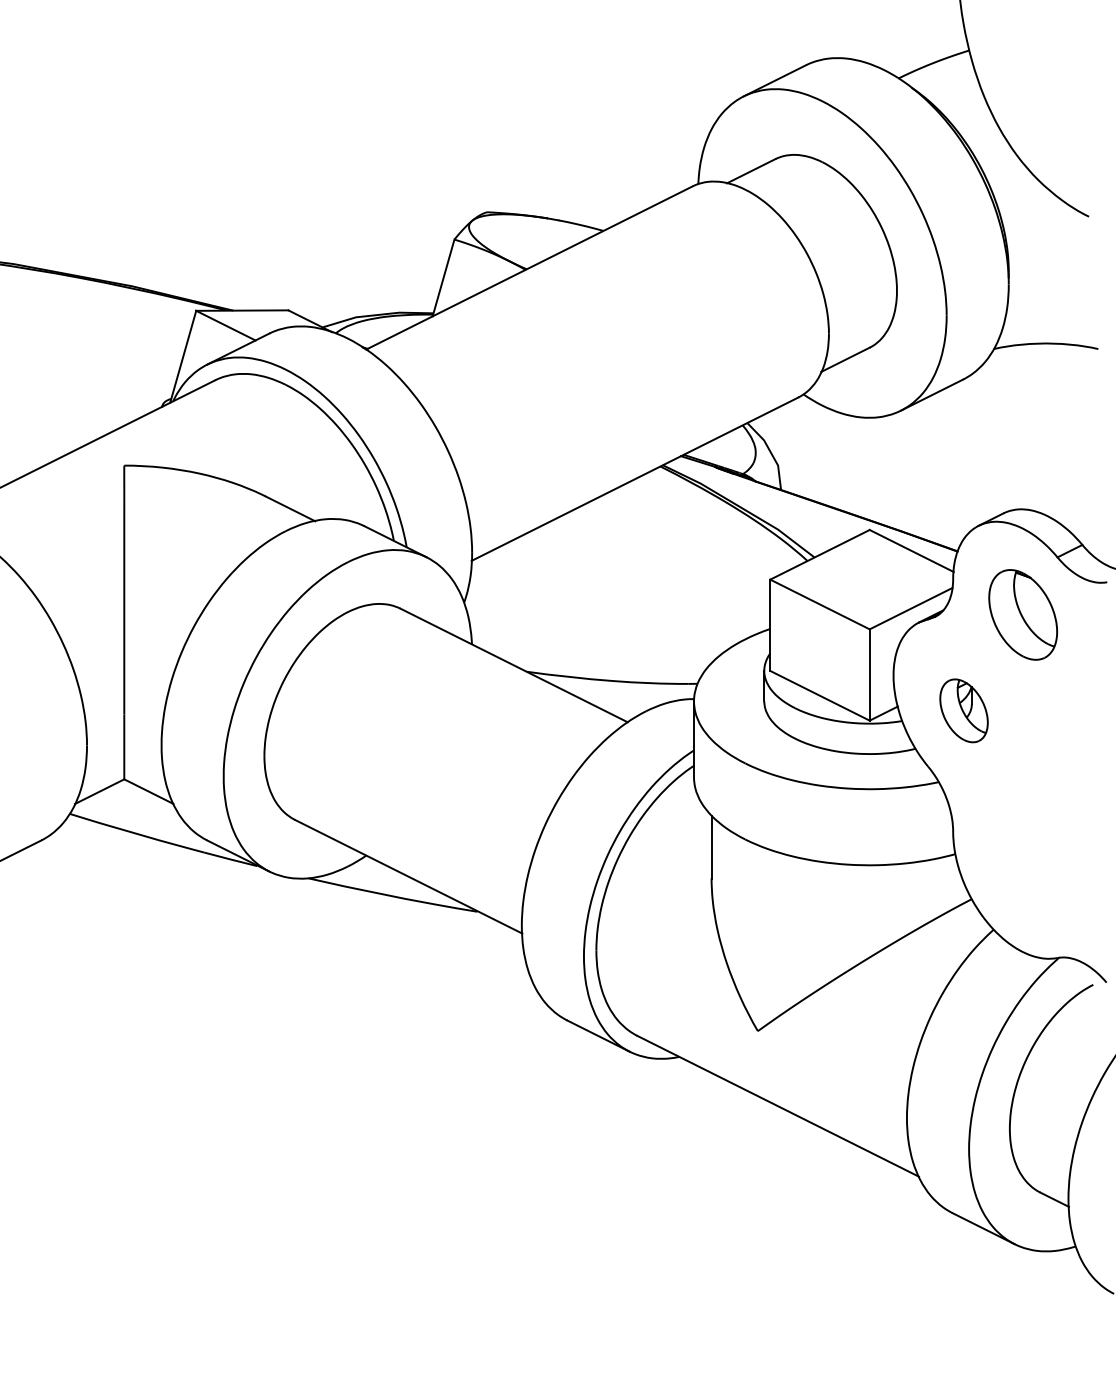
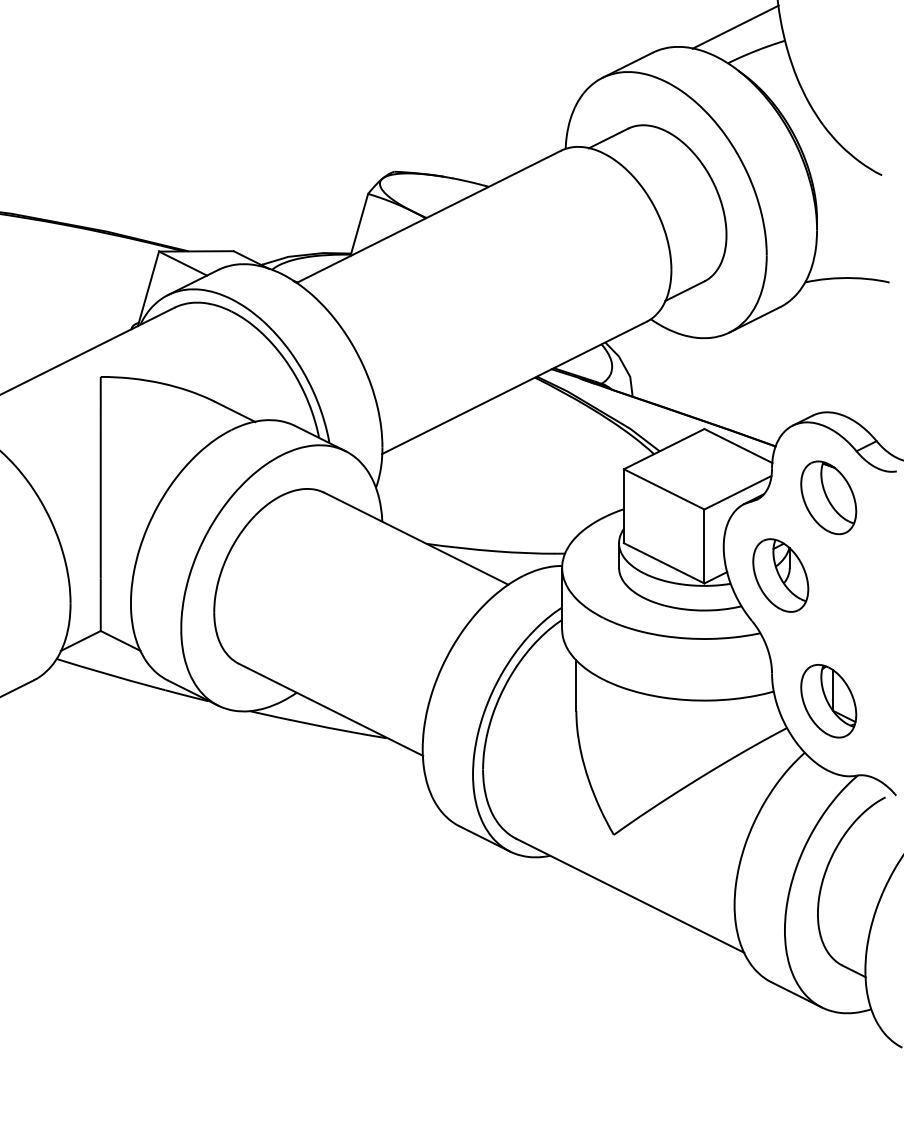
line: (908, 32) -> (735, 26), added
part: (963, 710) -> (780, 575), size x1.43
part: (1022, 866) -> (828, 701), added

